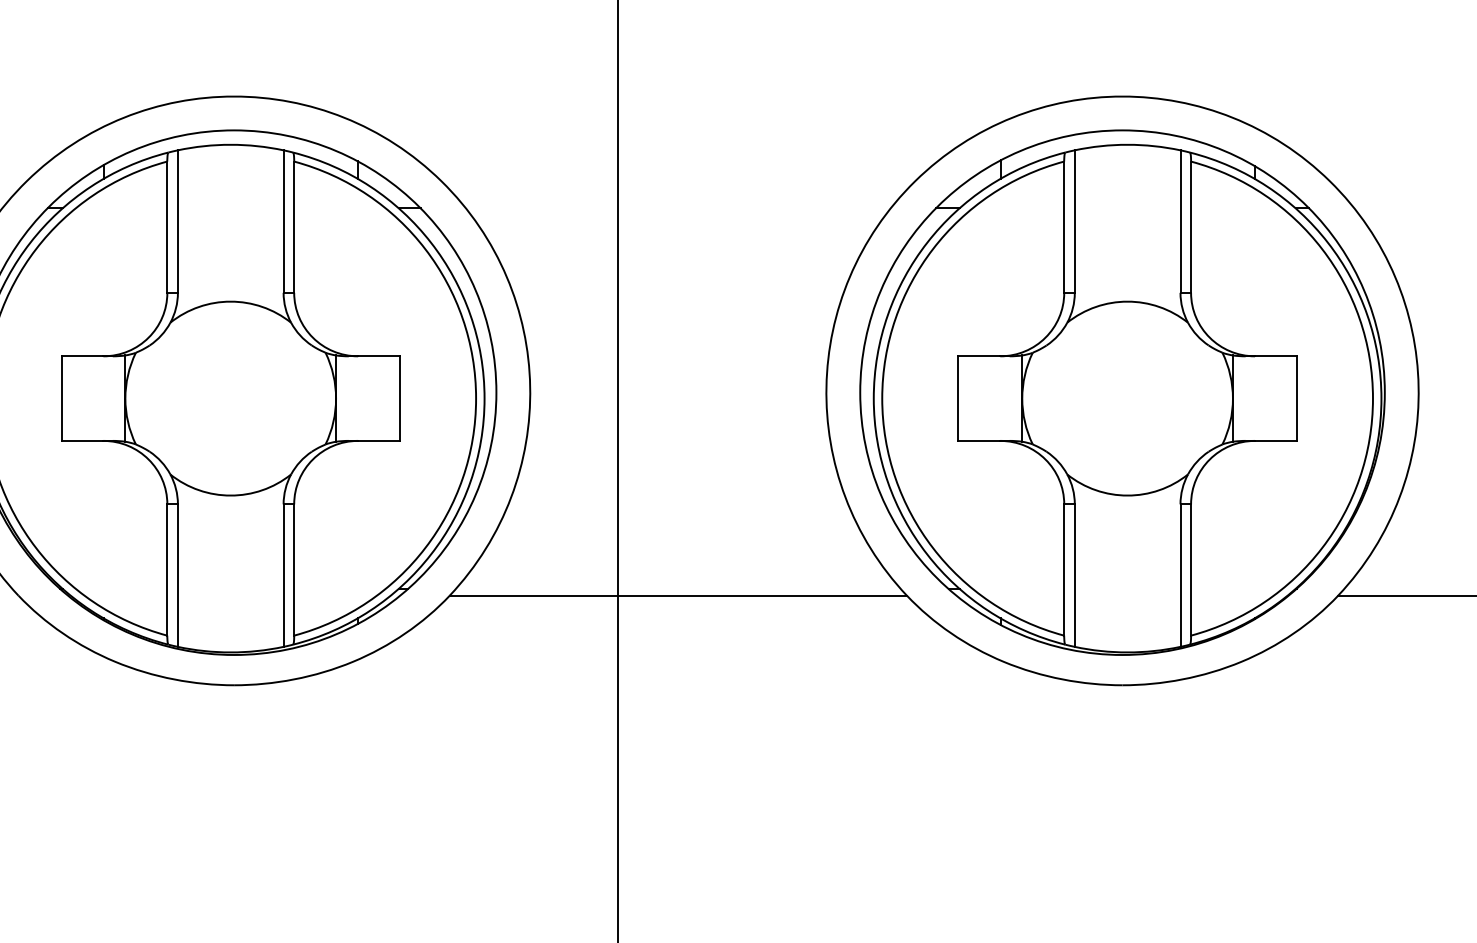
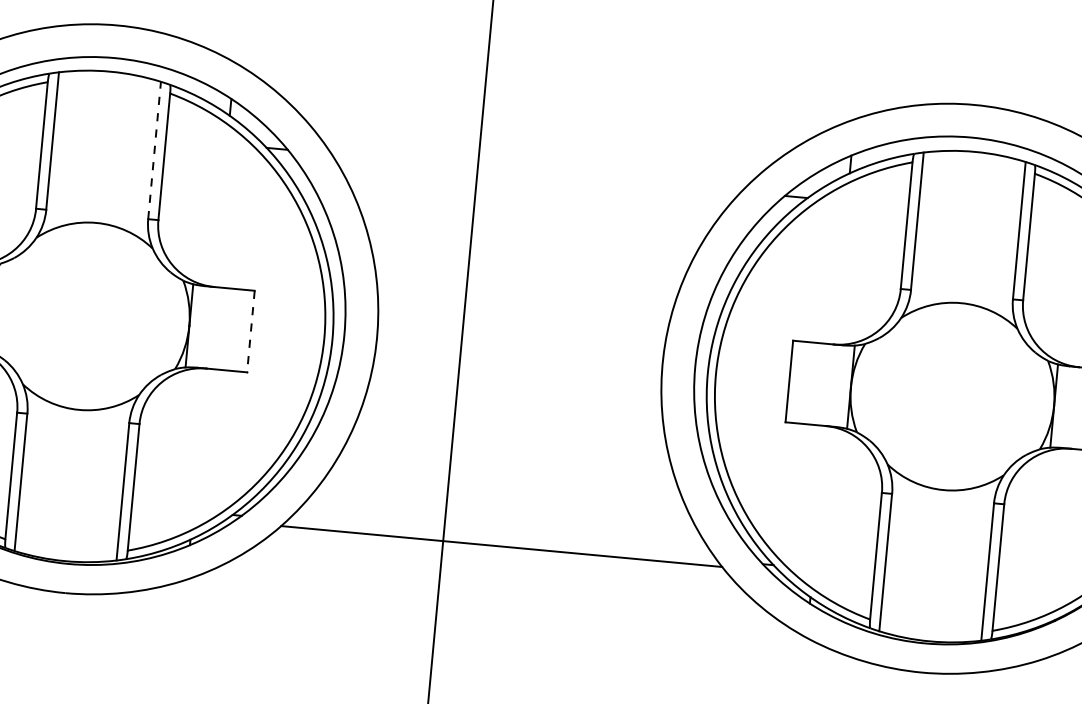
line: (283, 221) -> (154, 150), solid -> dashed
line: (399, 399) -> (250, 332), solid -> dashed

